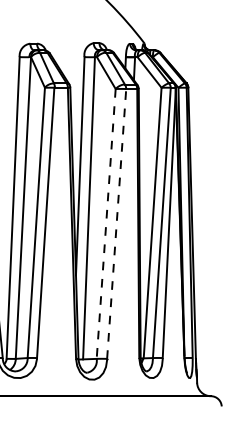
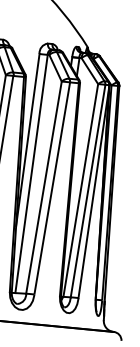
line: (106, 224) -> (44, 188), dashed -> solid
line: (116, 224) -> (52, 188), dashed -> solid

